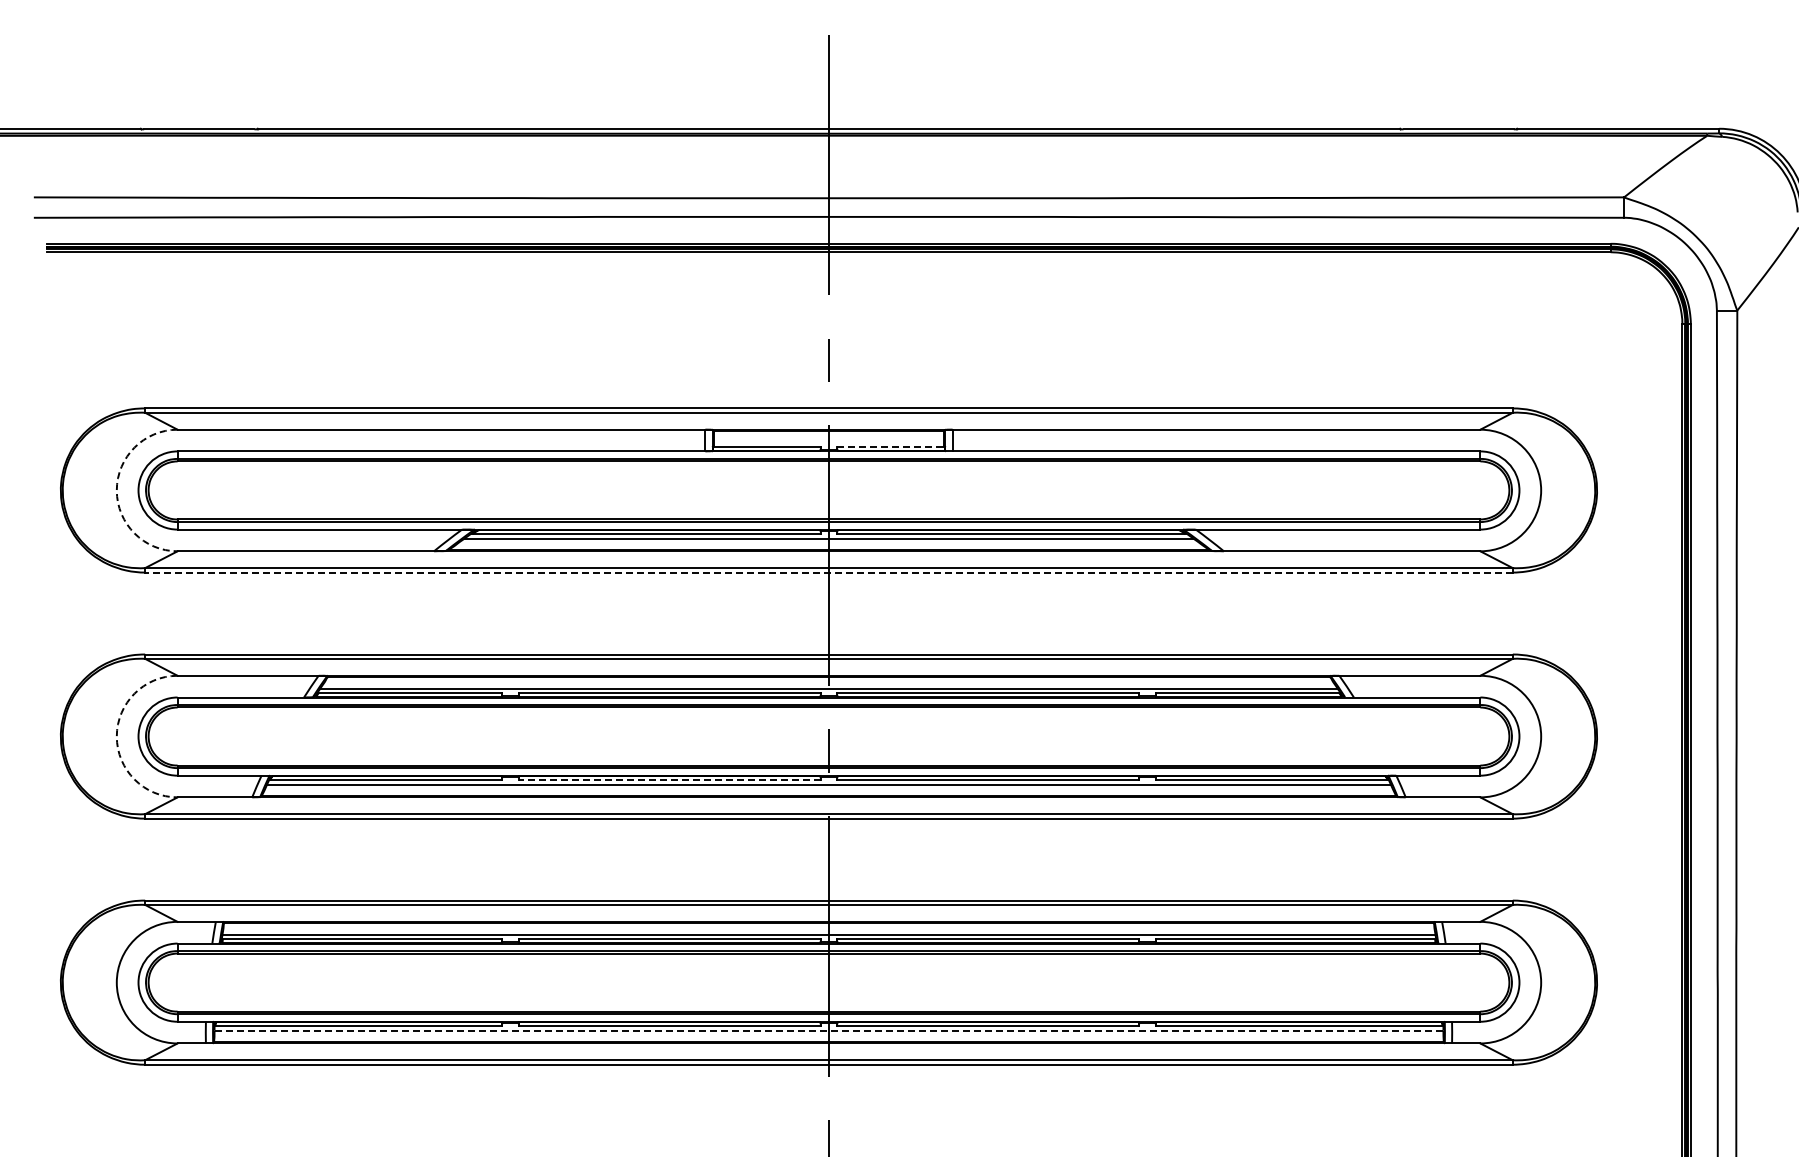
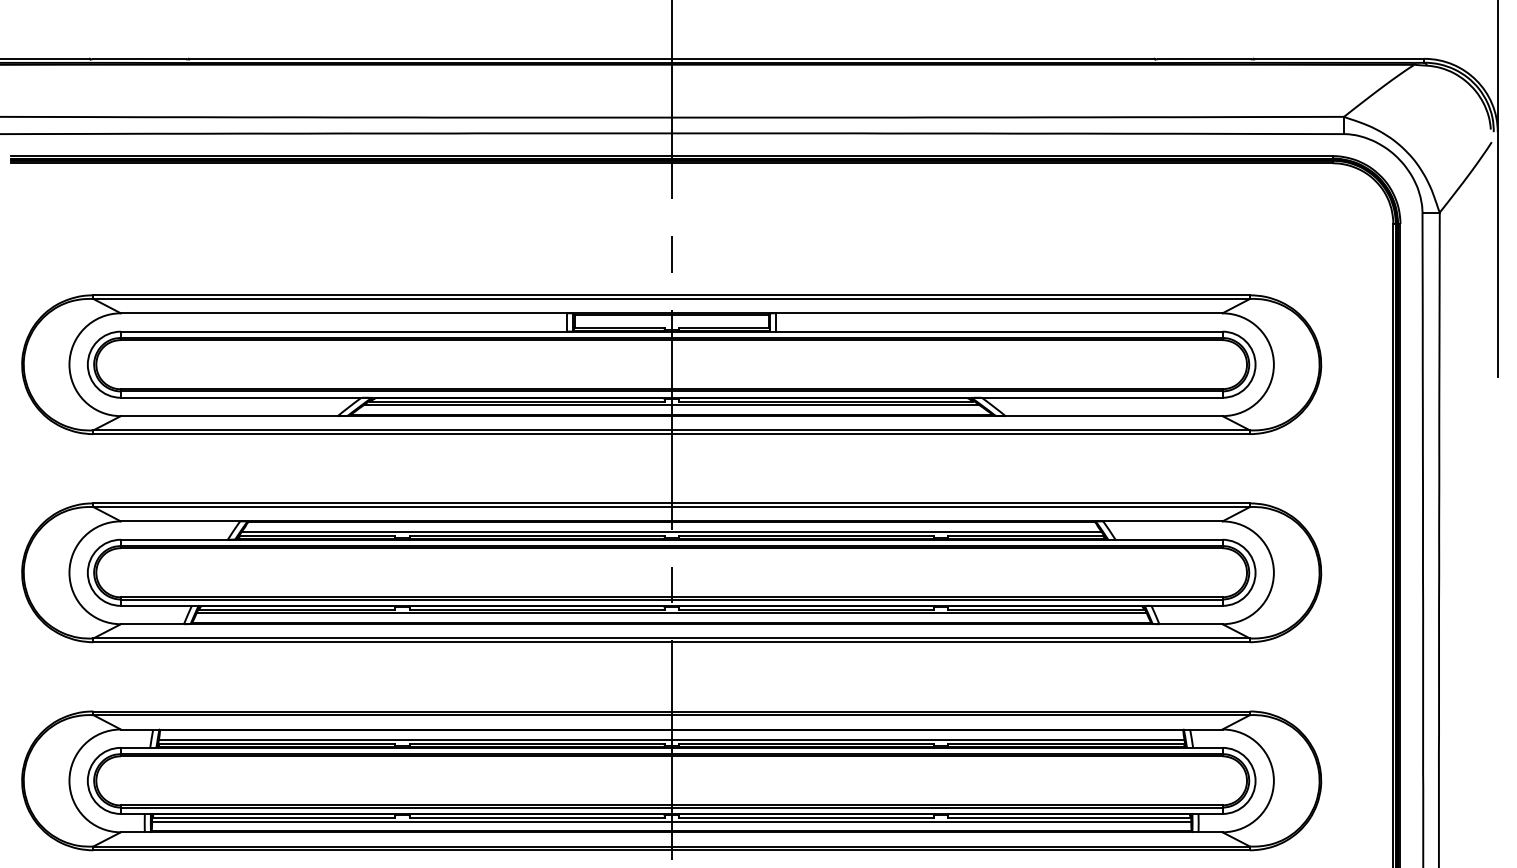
line: (891, 446) -> (724, 327), dashed -> solid
arc: (116, 490) -> (69, 364), dashed -> solid
line: (828, 572) -> (671, 434), dashed -> solid
arc: (116, 736) -> (69, 572), dashed -> solid
line: (669, 780) -> (536, 609), dashed -> solid
line: (828, 1030) -> (671, 821), dashed -> solid

